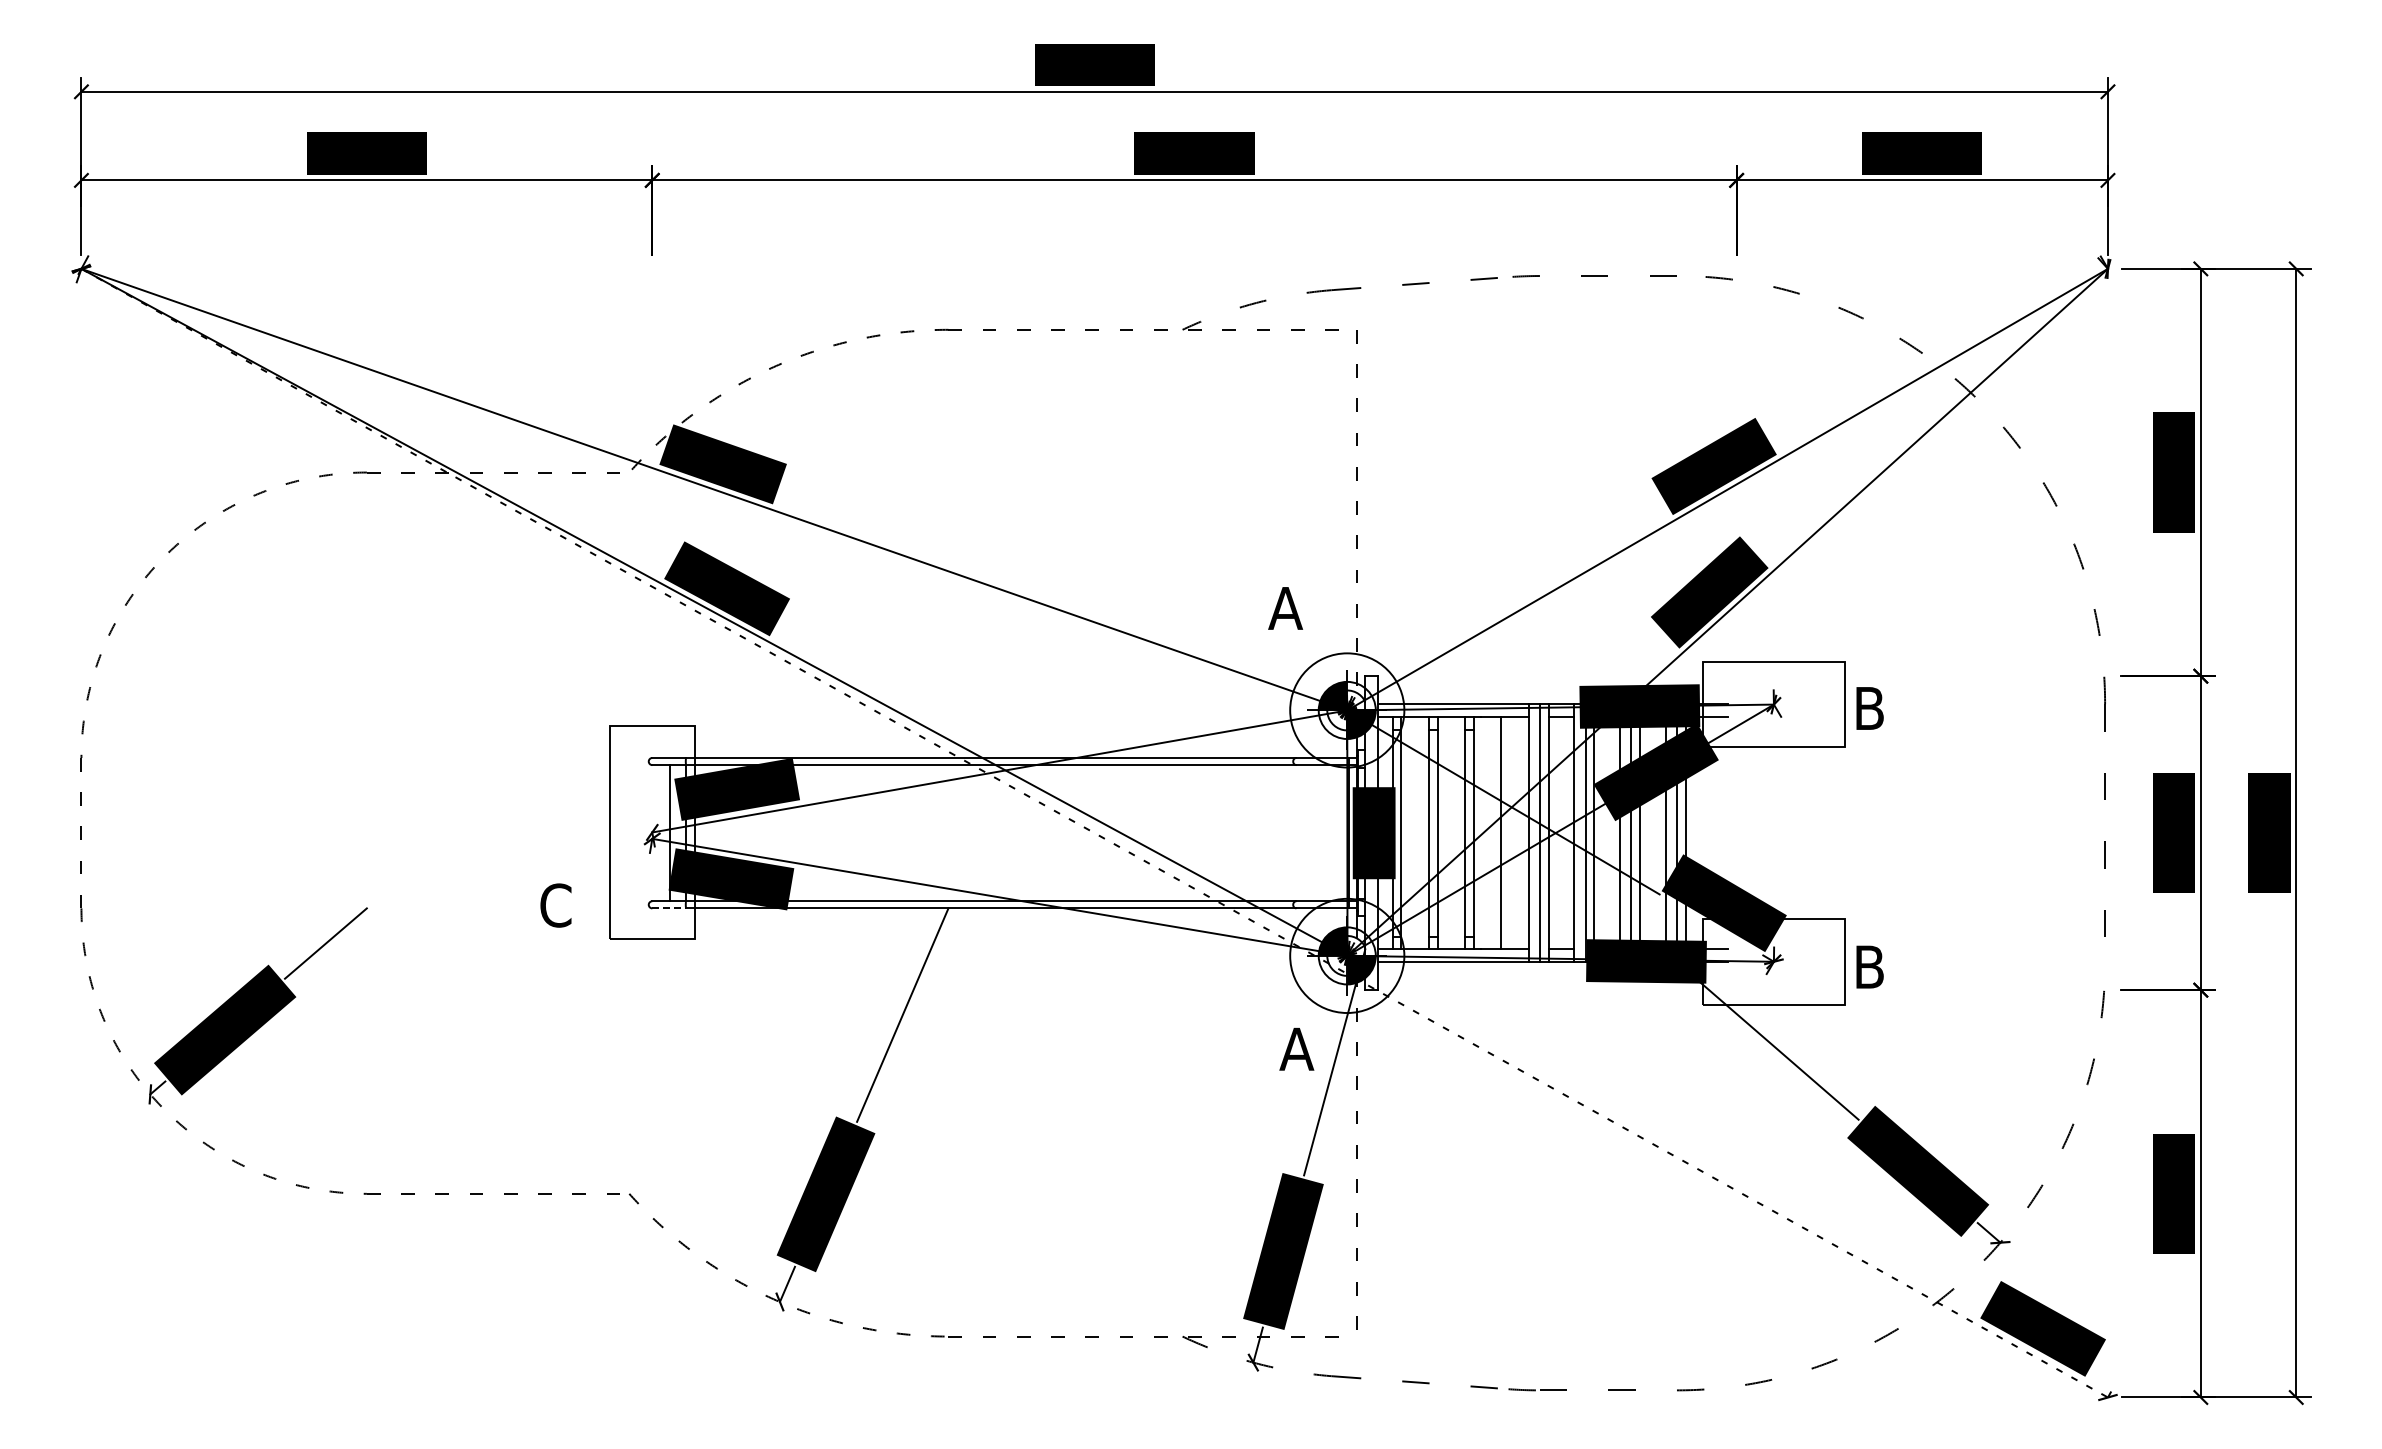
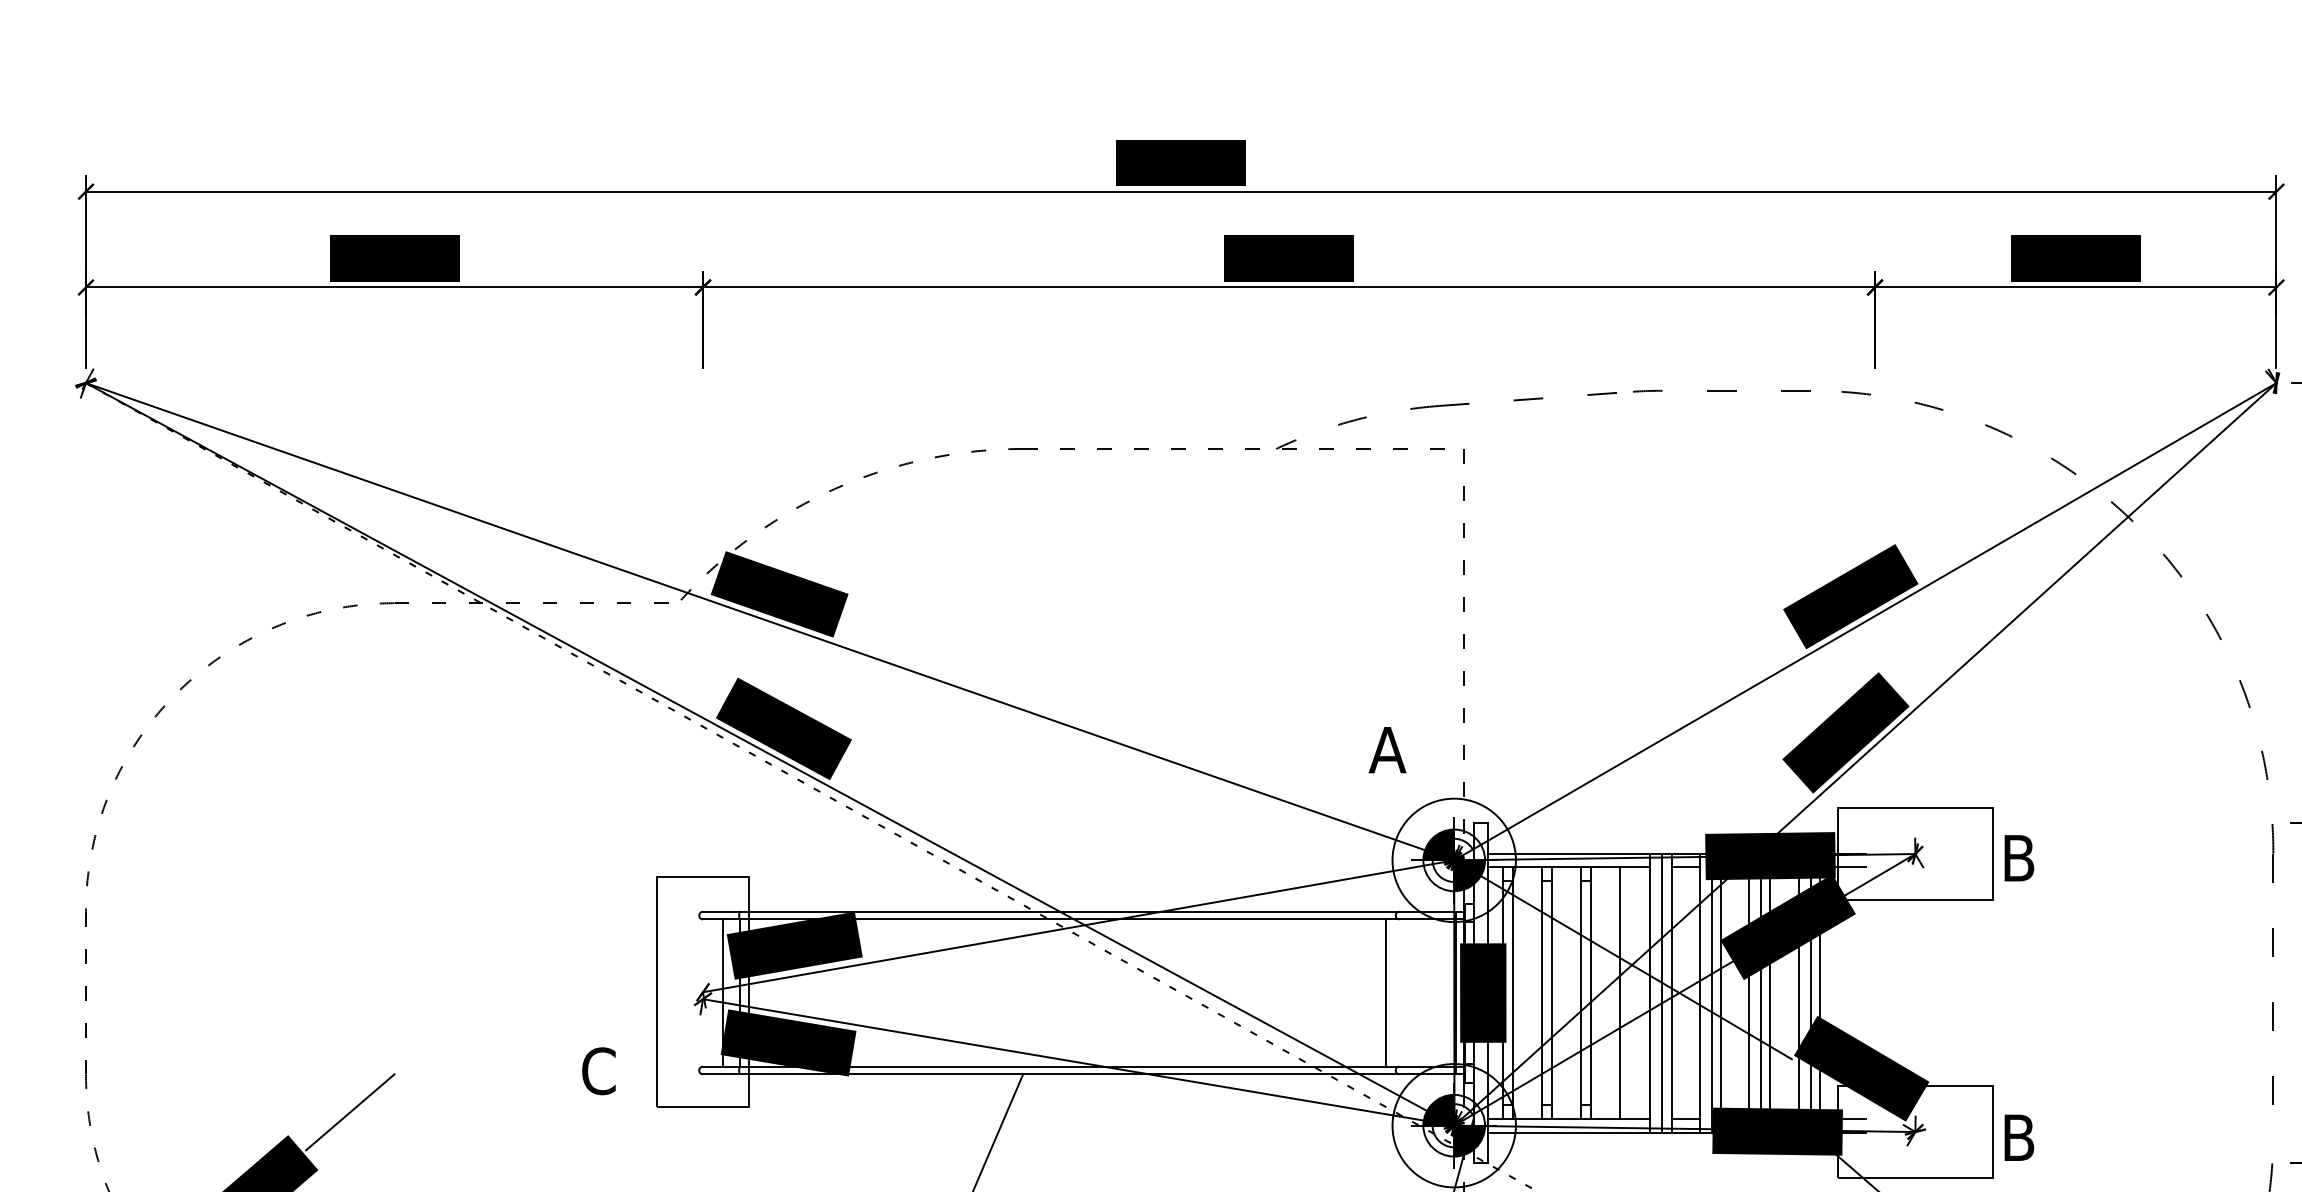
line: (1283, 833) -> (1385, 993), added
line: (669, 908) -> (721, 1074), dashed -> solid

